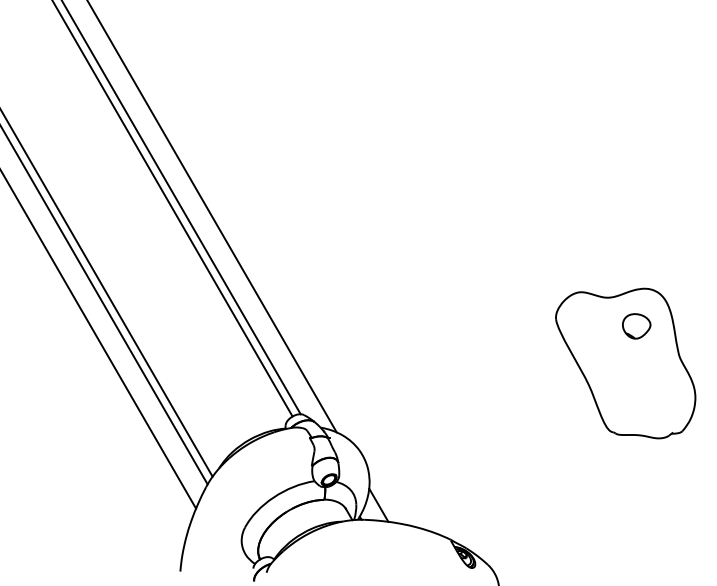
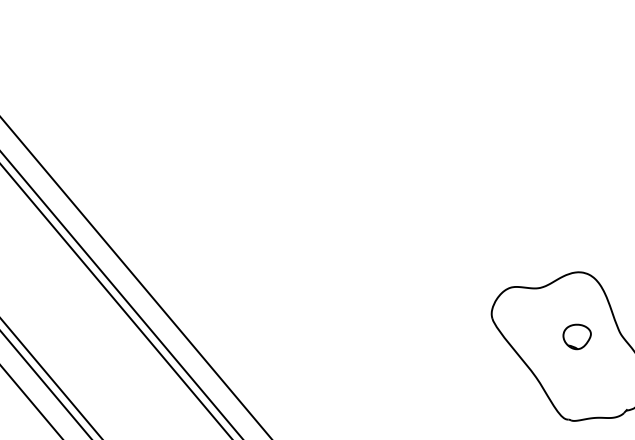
part: (636, 326) -> (577, 336), moved

